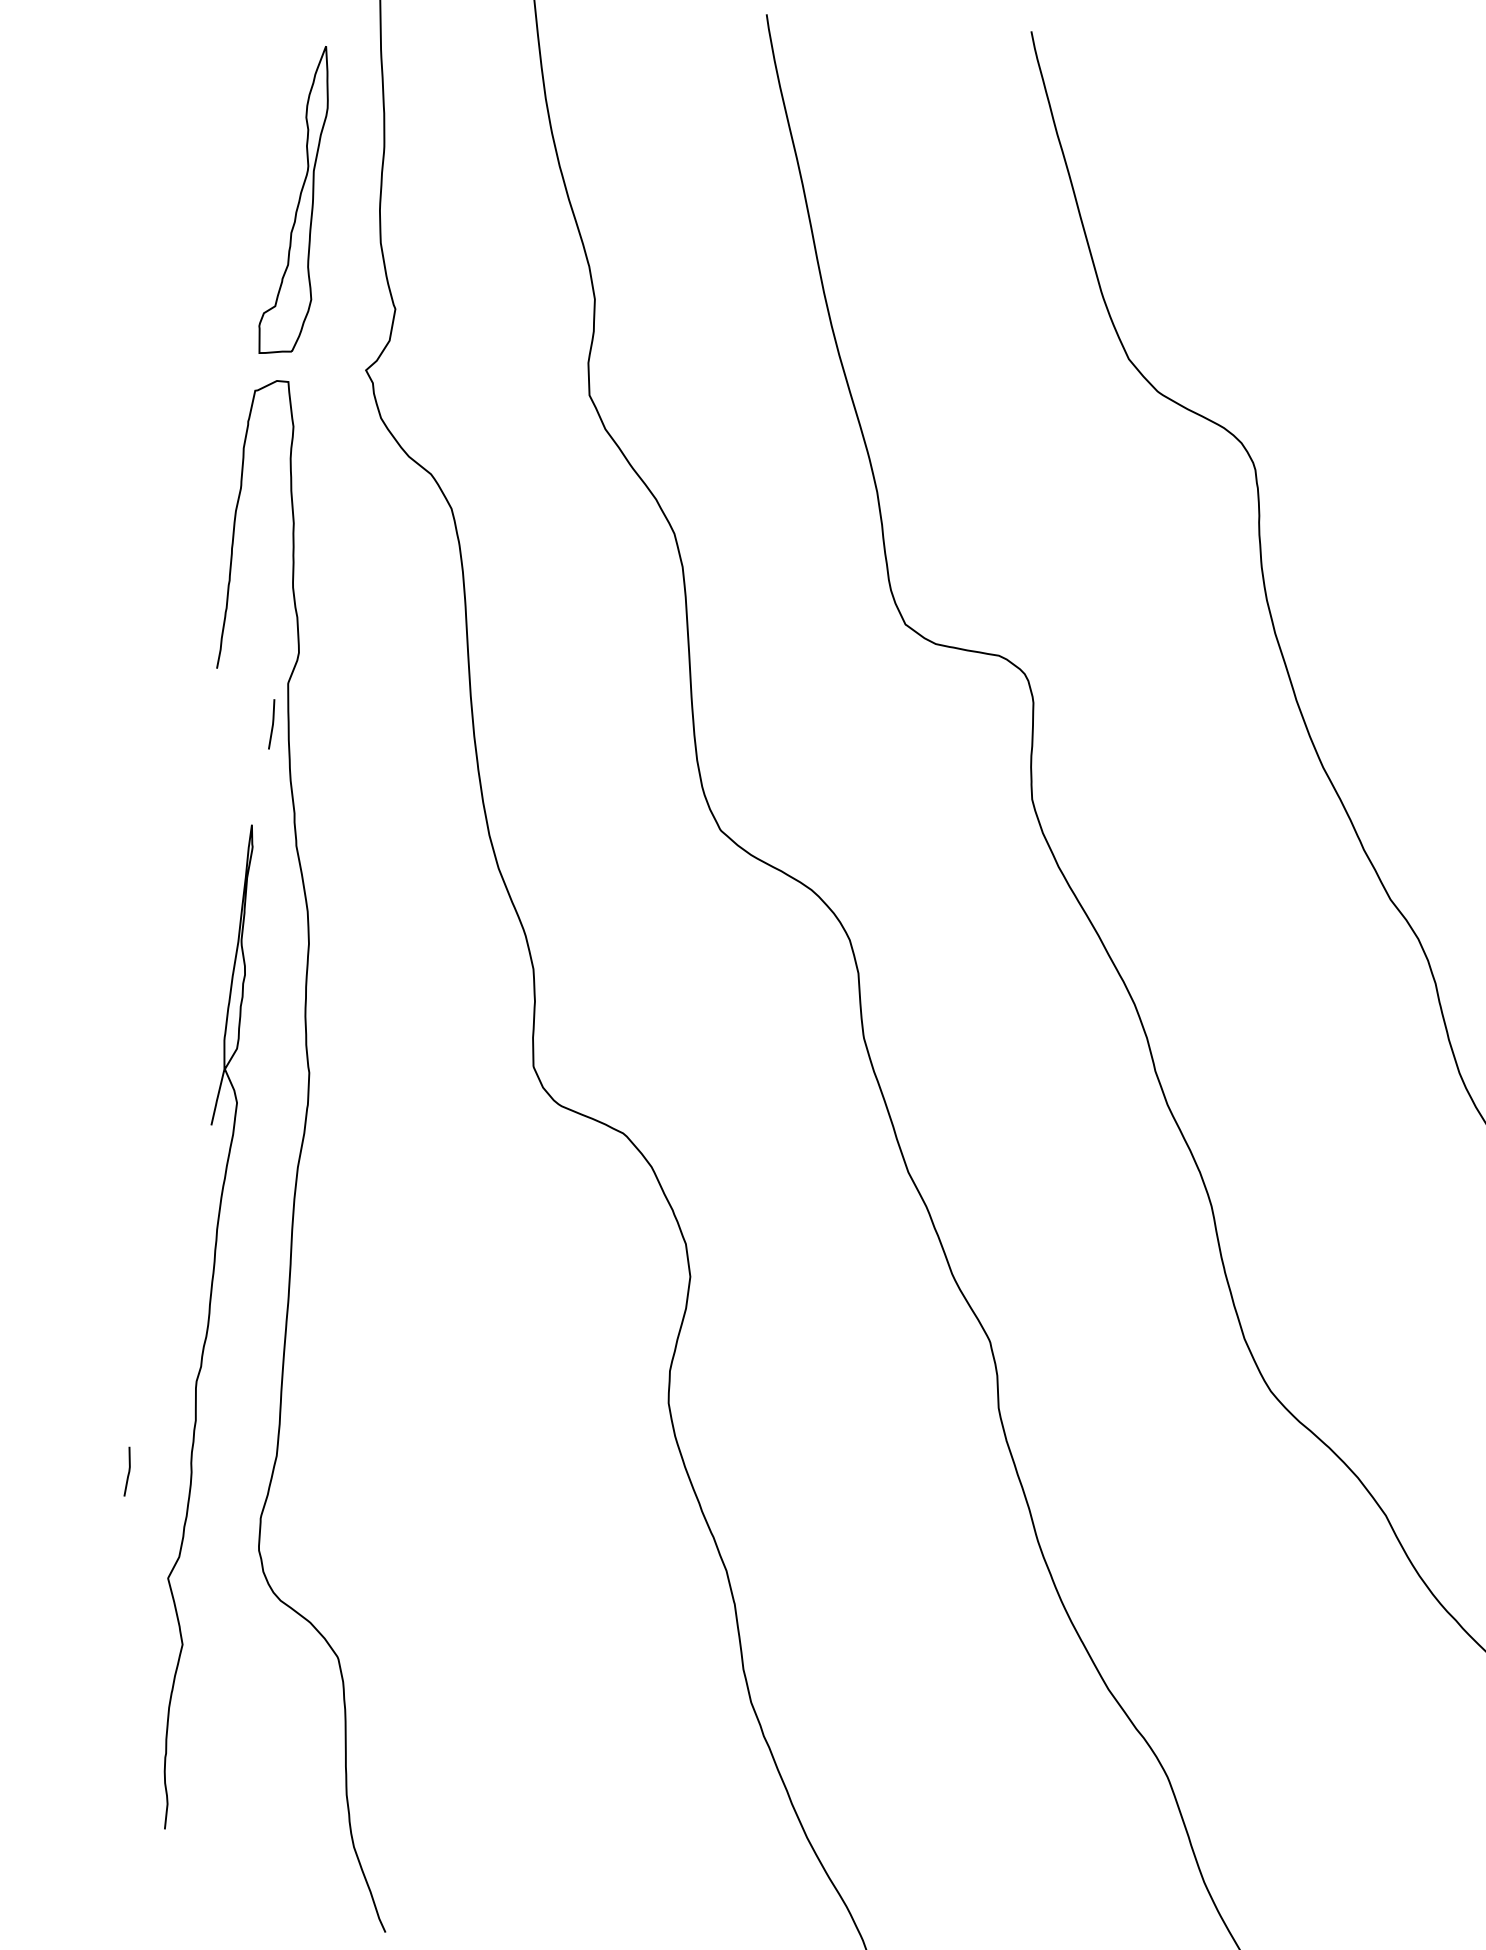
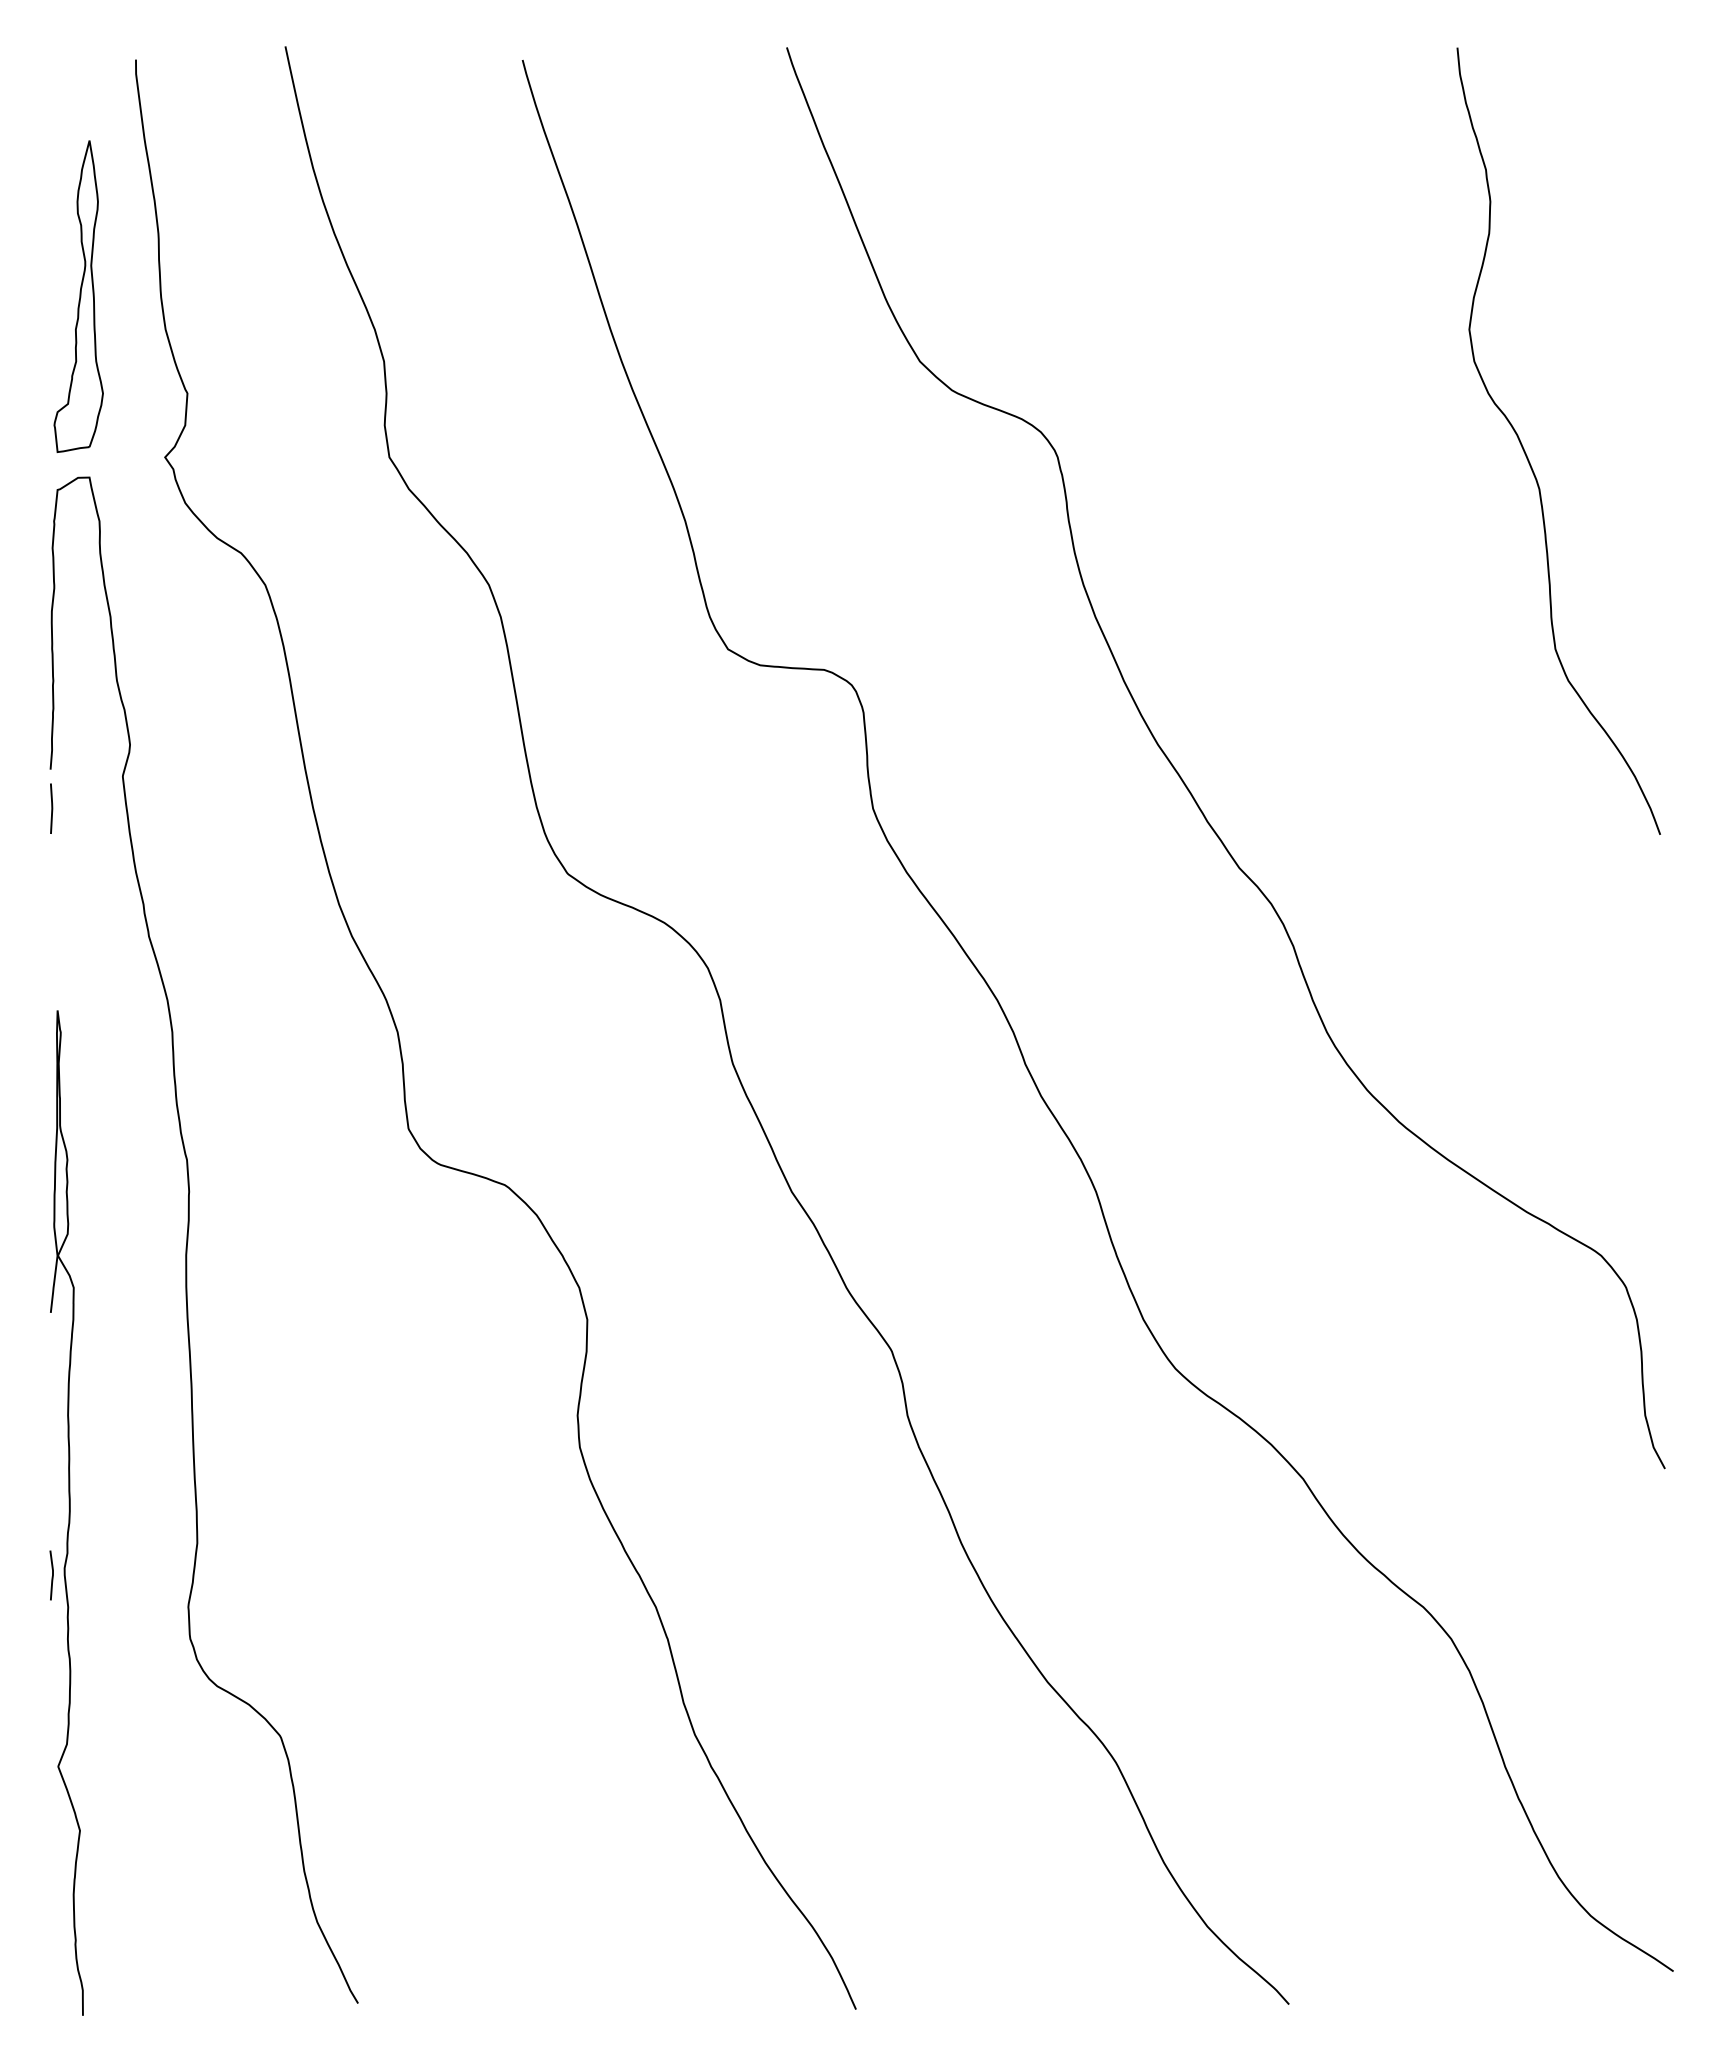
line: (272, 724) -> (51, 808), moved
curve: (206, 1326) -> (68, 1512), moved

